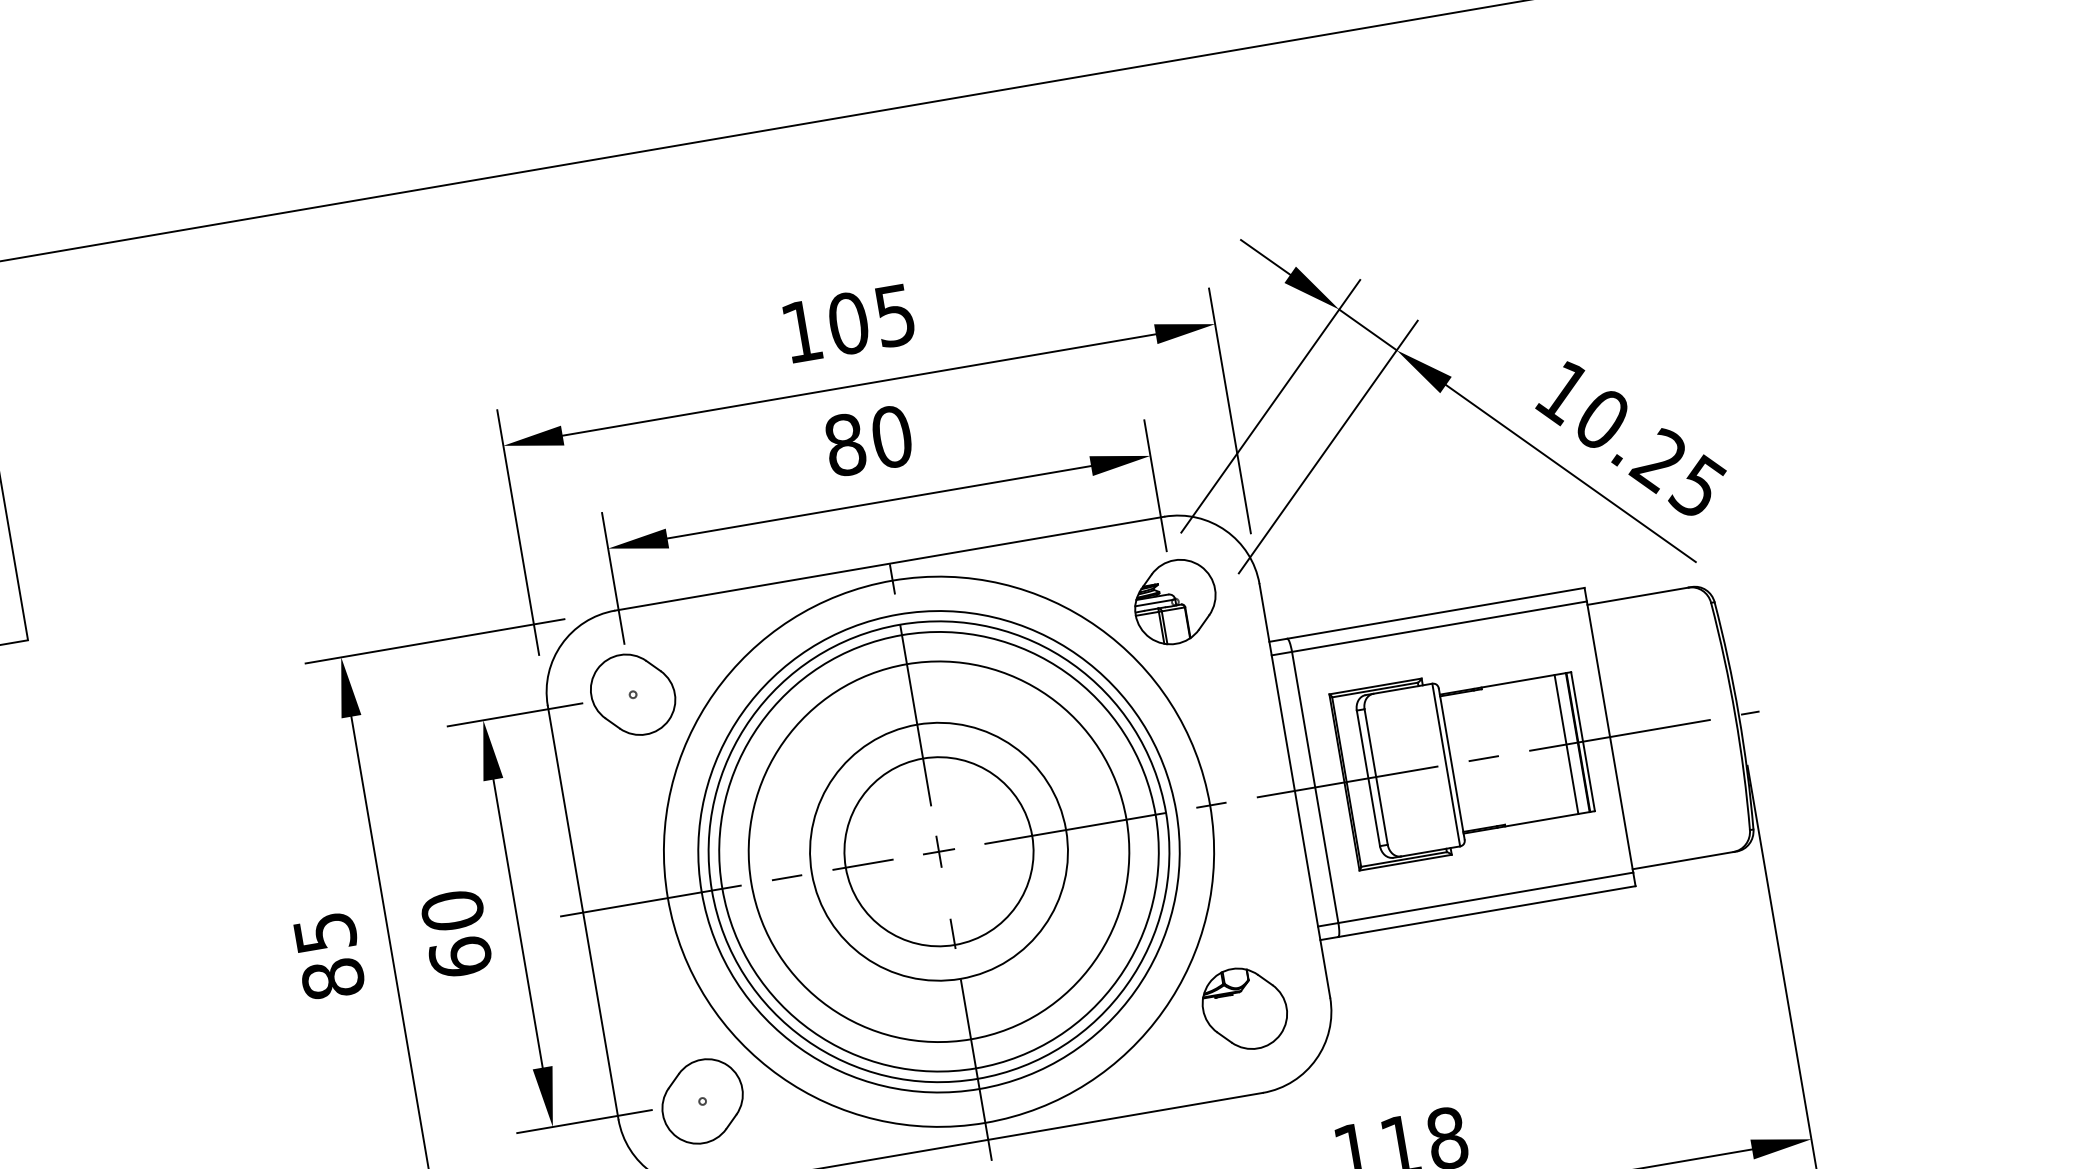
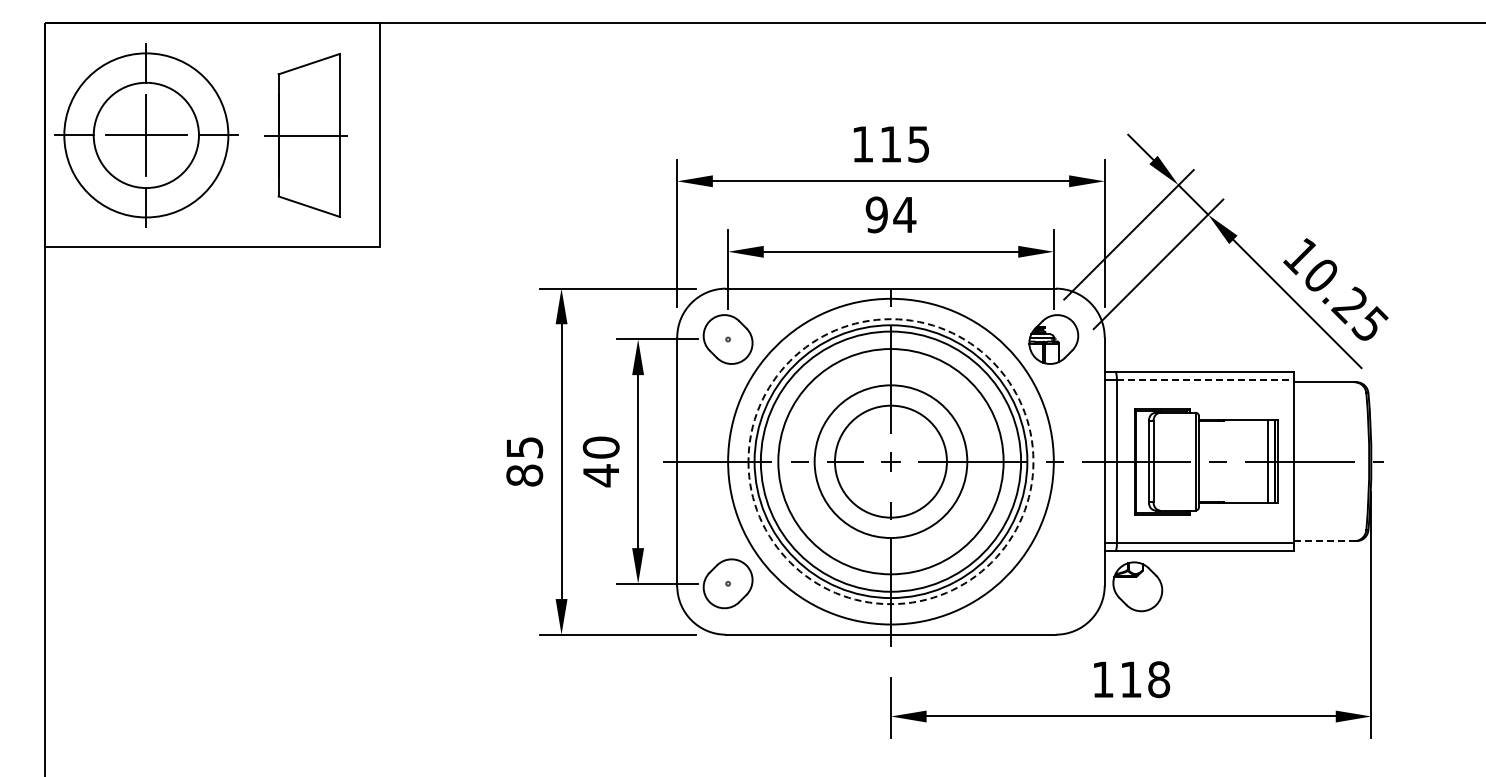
text: (847, 323) -> (890, 144), 105 -> 115
text: (867, 440) -> (890, 214), 80 -> 94
line: (1439, 627) -> (1205, 380), solid -> dashed
circle: (938, 851) -> (890, 461), solid -> dashed
line: (1683, 861) -> (1324, 541), solid -> dashed
text: (459, 957) -> (600, 475), 60 -> 40
part: (1244, 1008) -> (1137, 586), moved

